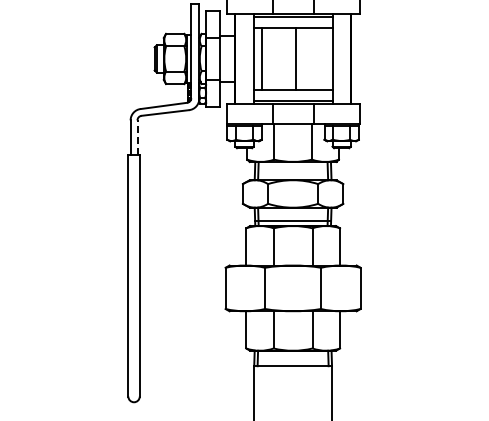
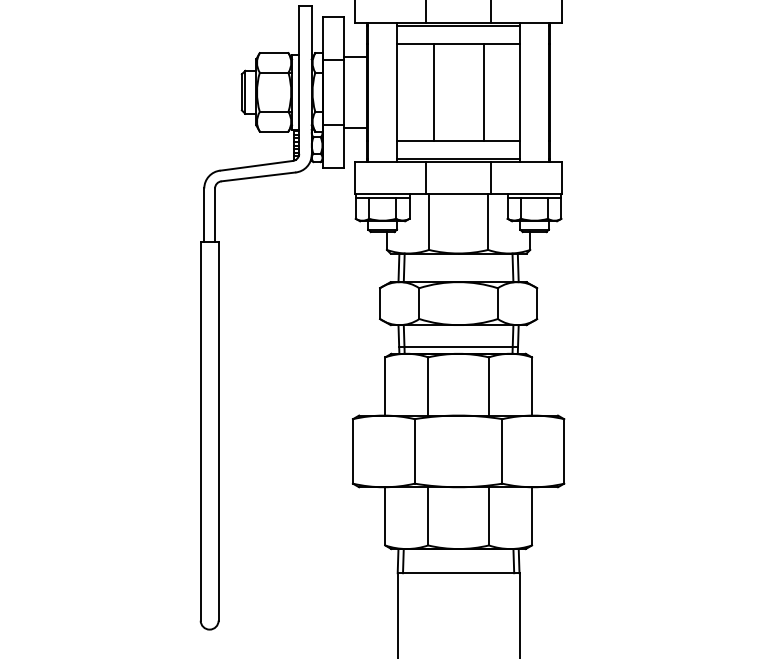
line: (262, 58) -> (434, 91), moved
line: (296, 58) -> (484, 91), moved
line: (137, 137) -> (215, 215), dashed -> solid

